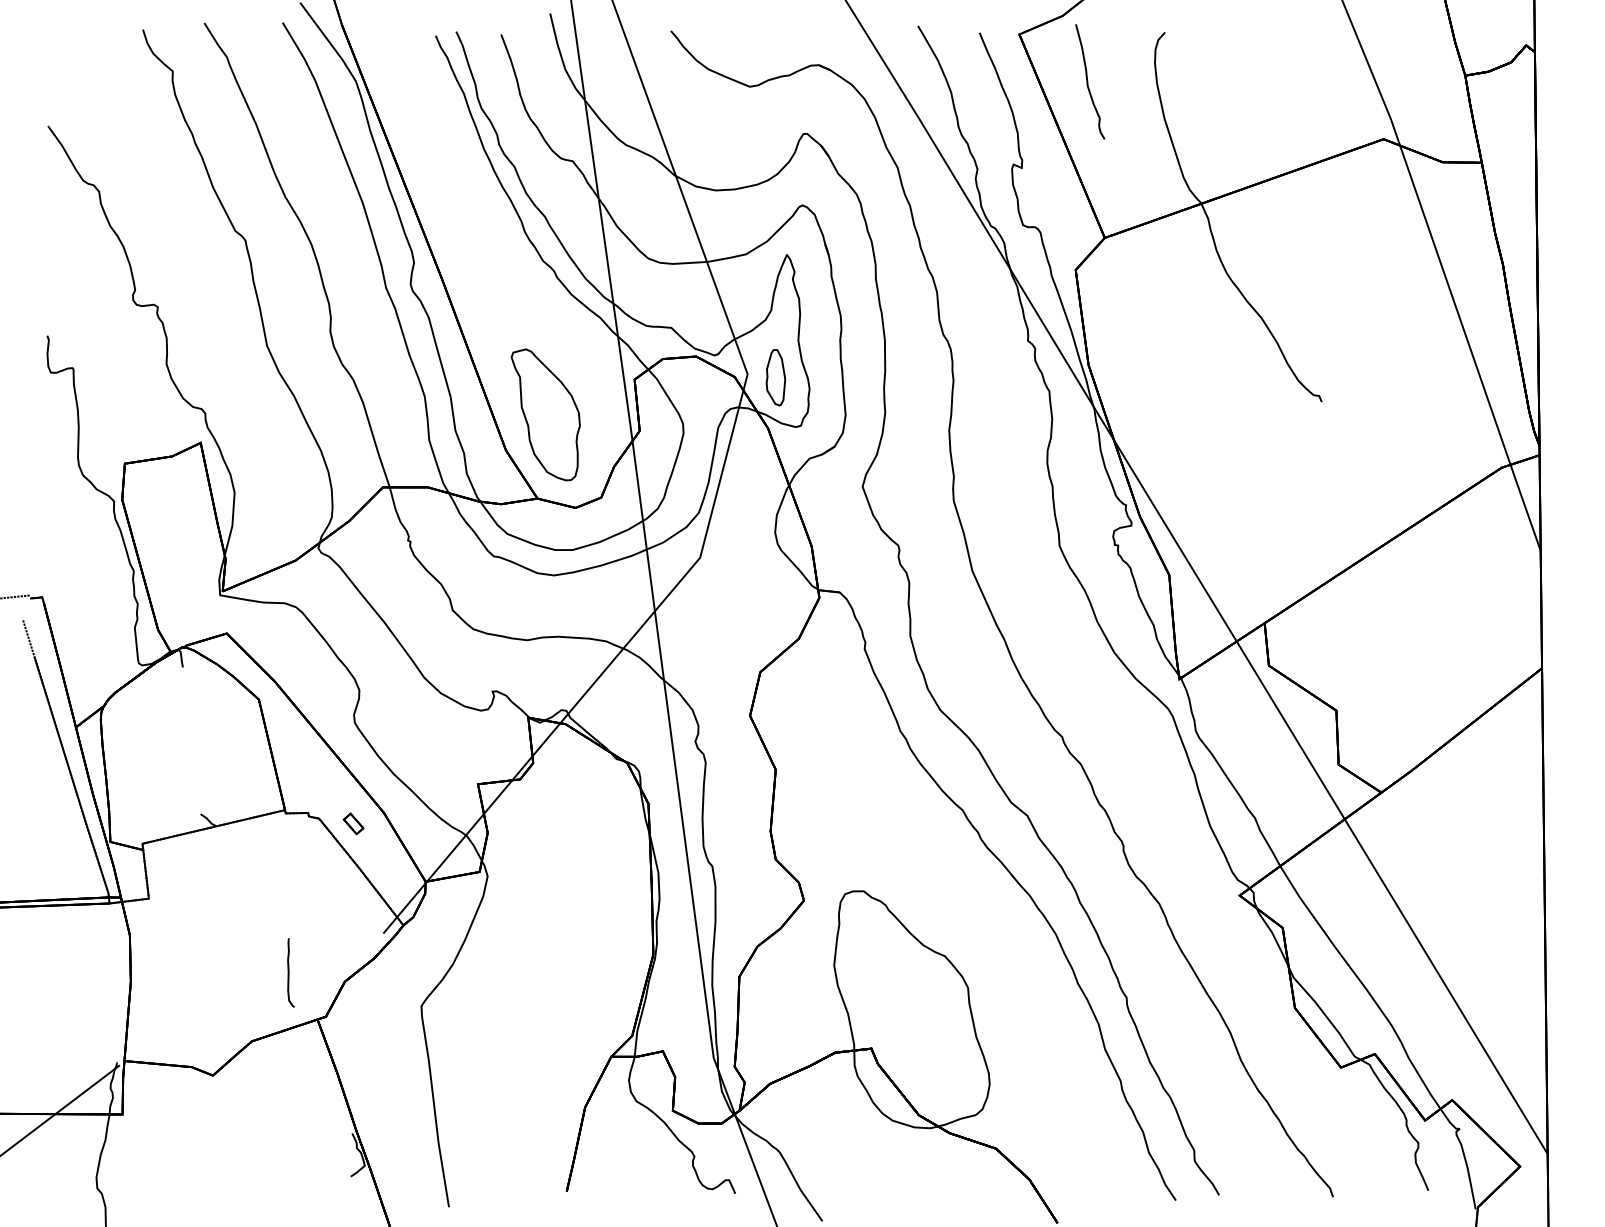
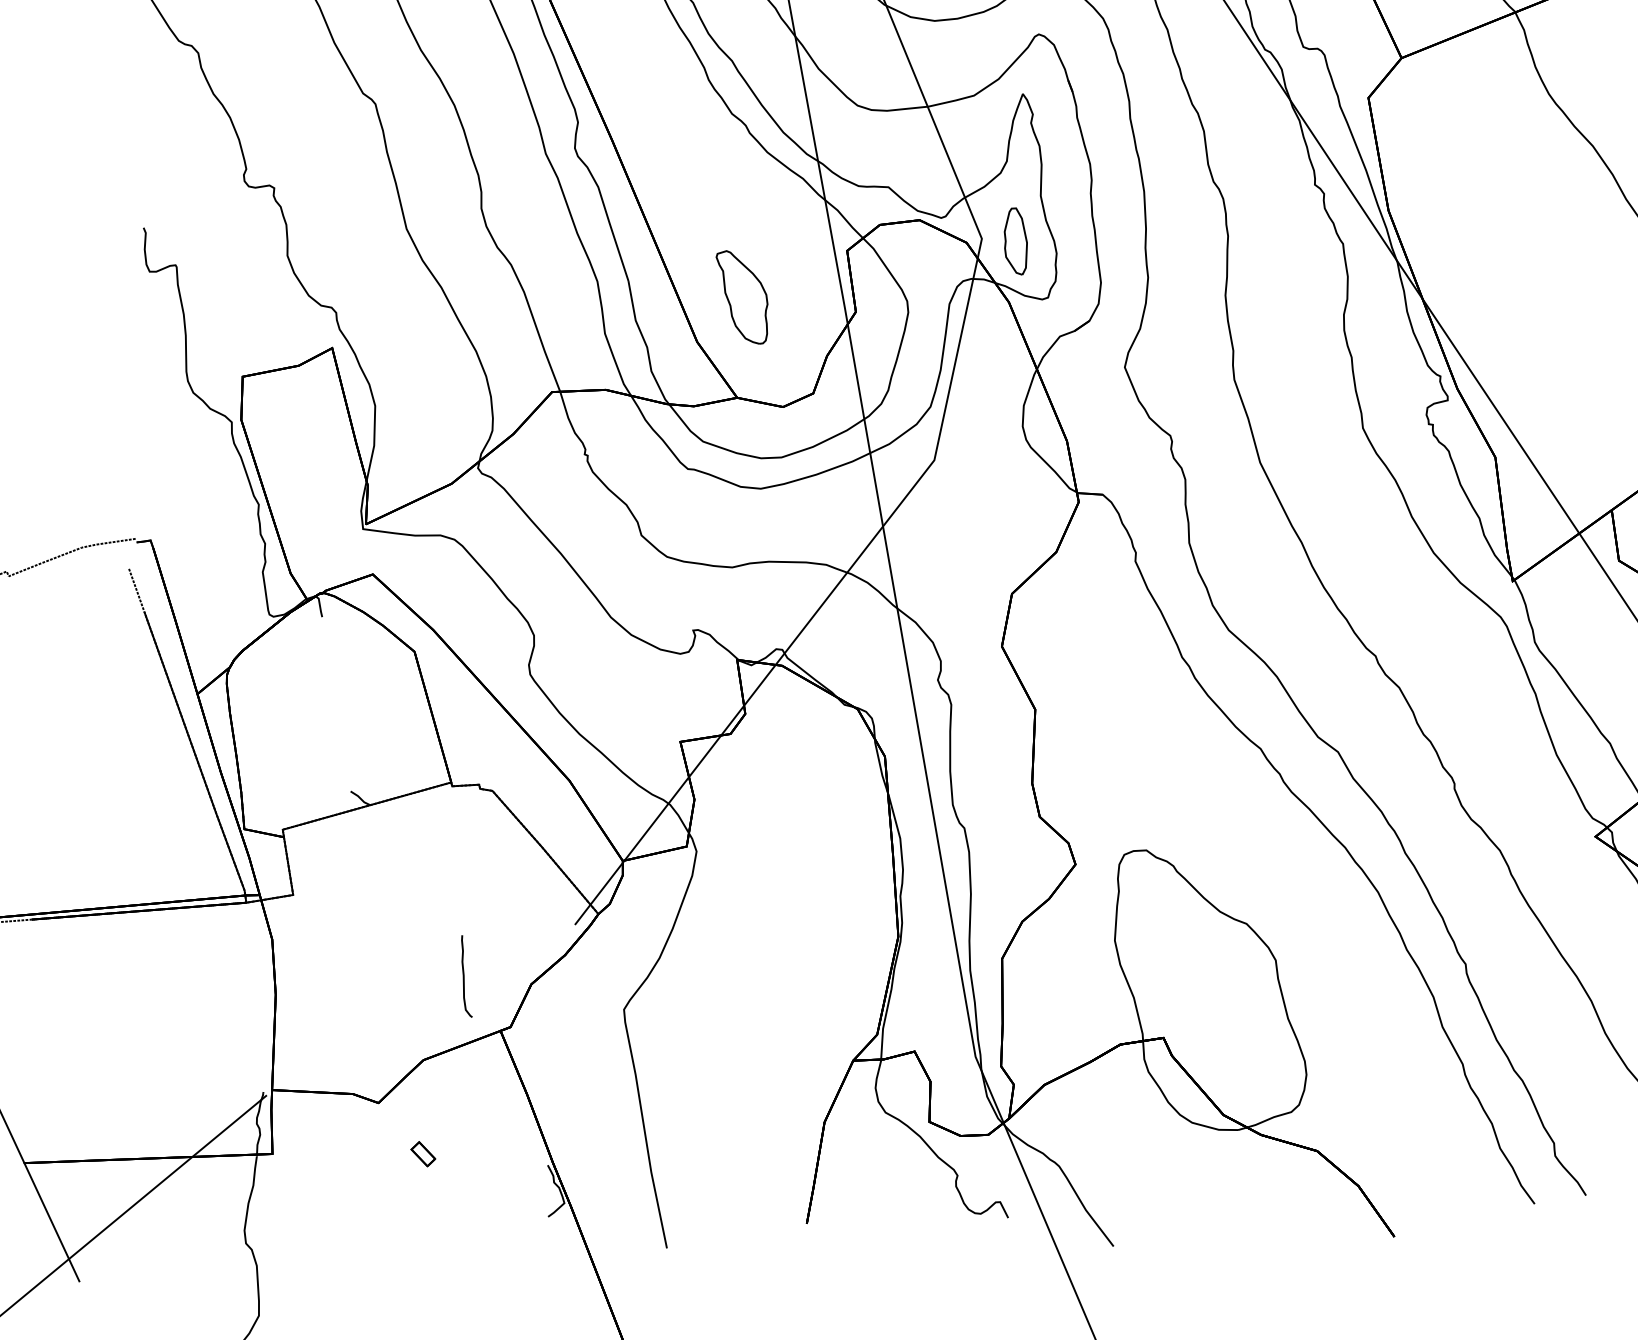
part: (545, 414) -> (742, 296), size x0.6
part: (353, 823) -> (423, 1153), moved

